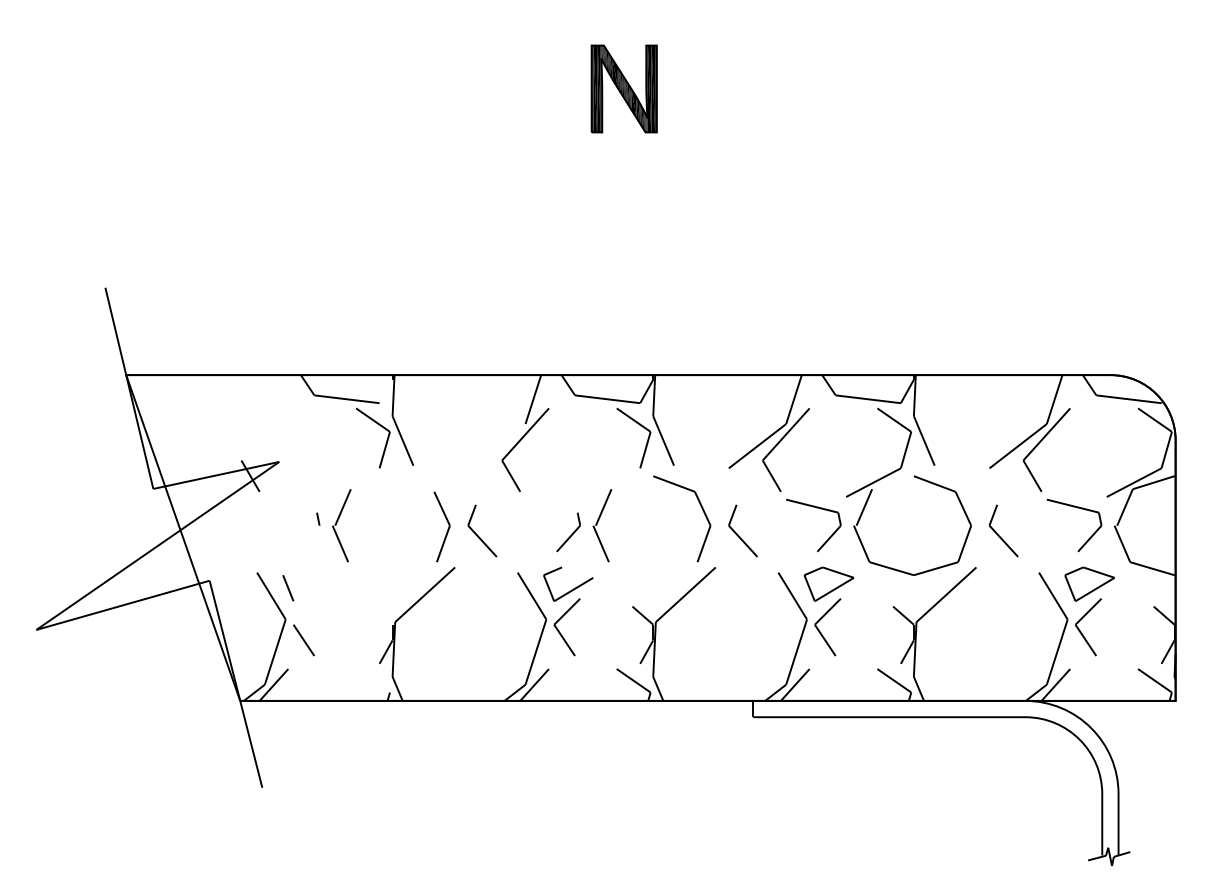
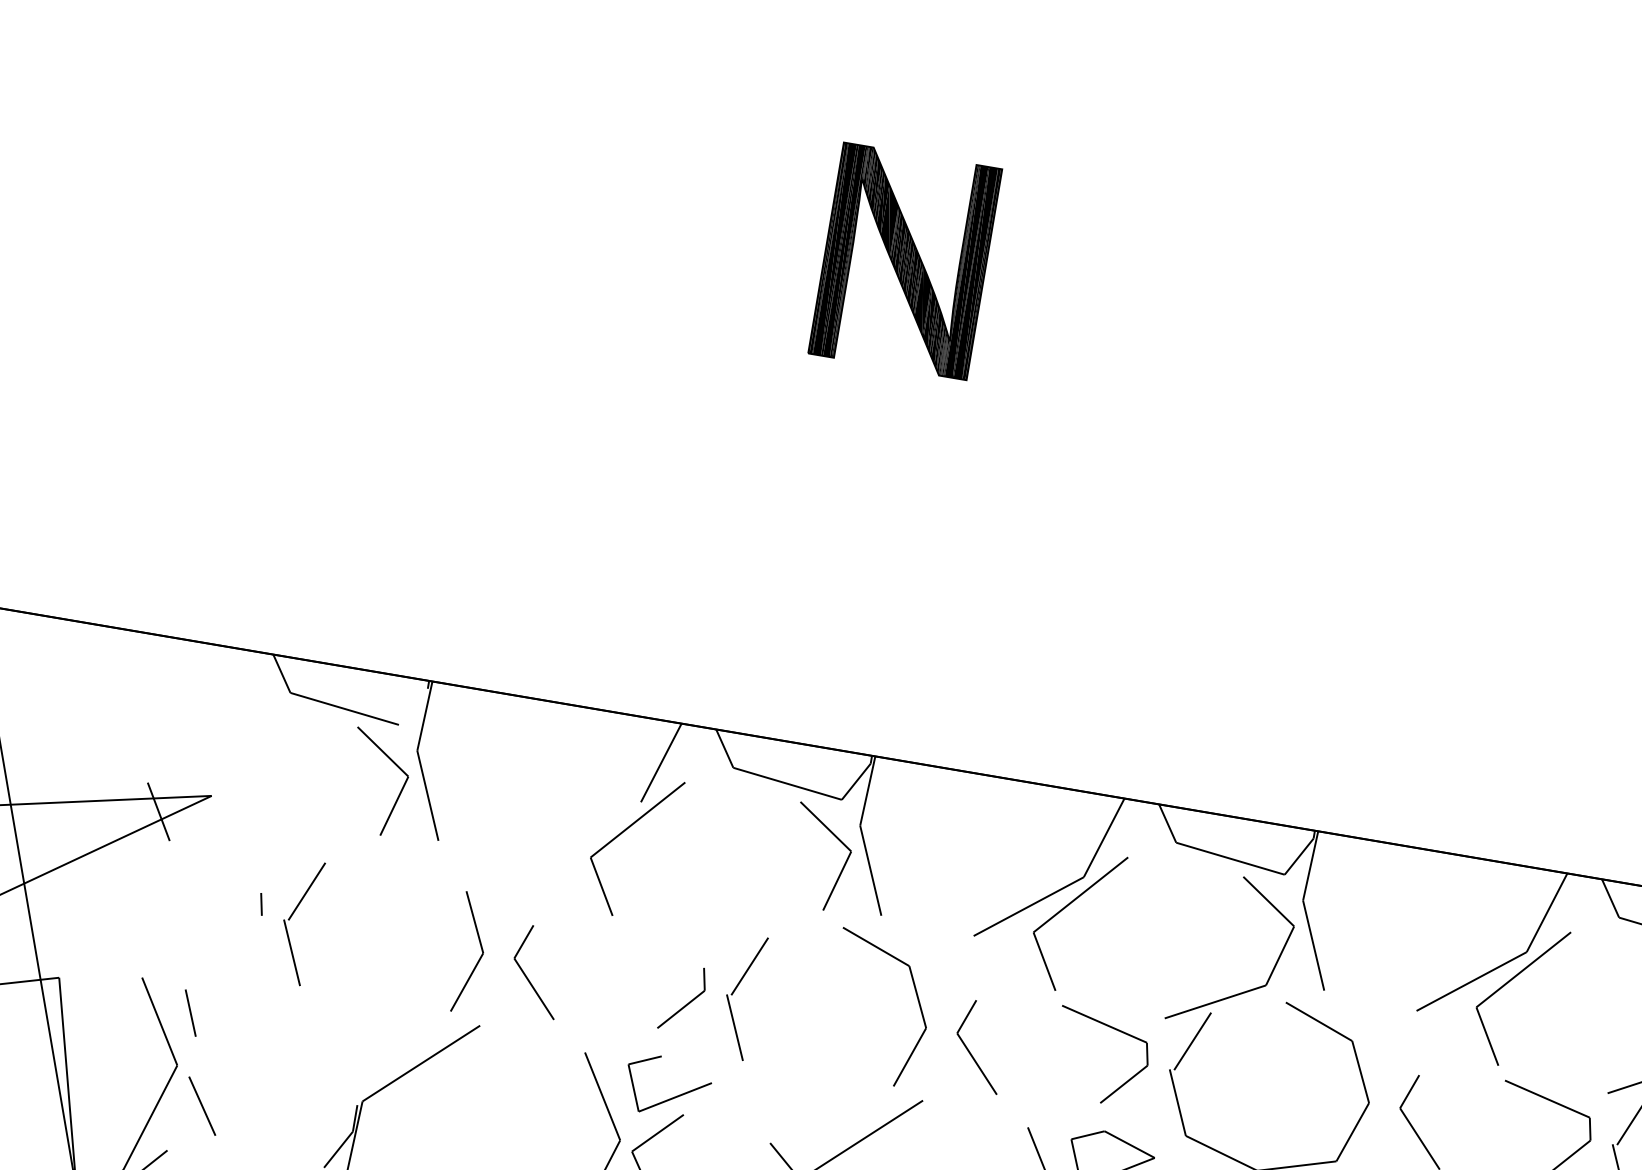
part: (623, 88) -> (903, 260), size x1.43

